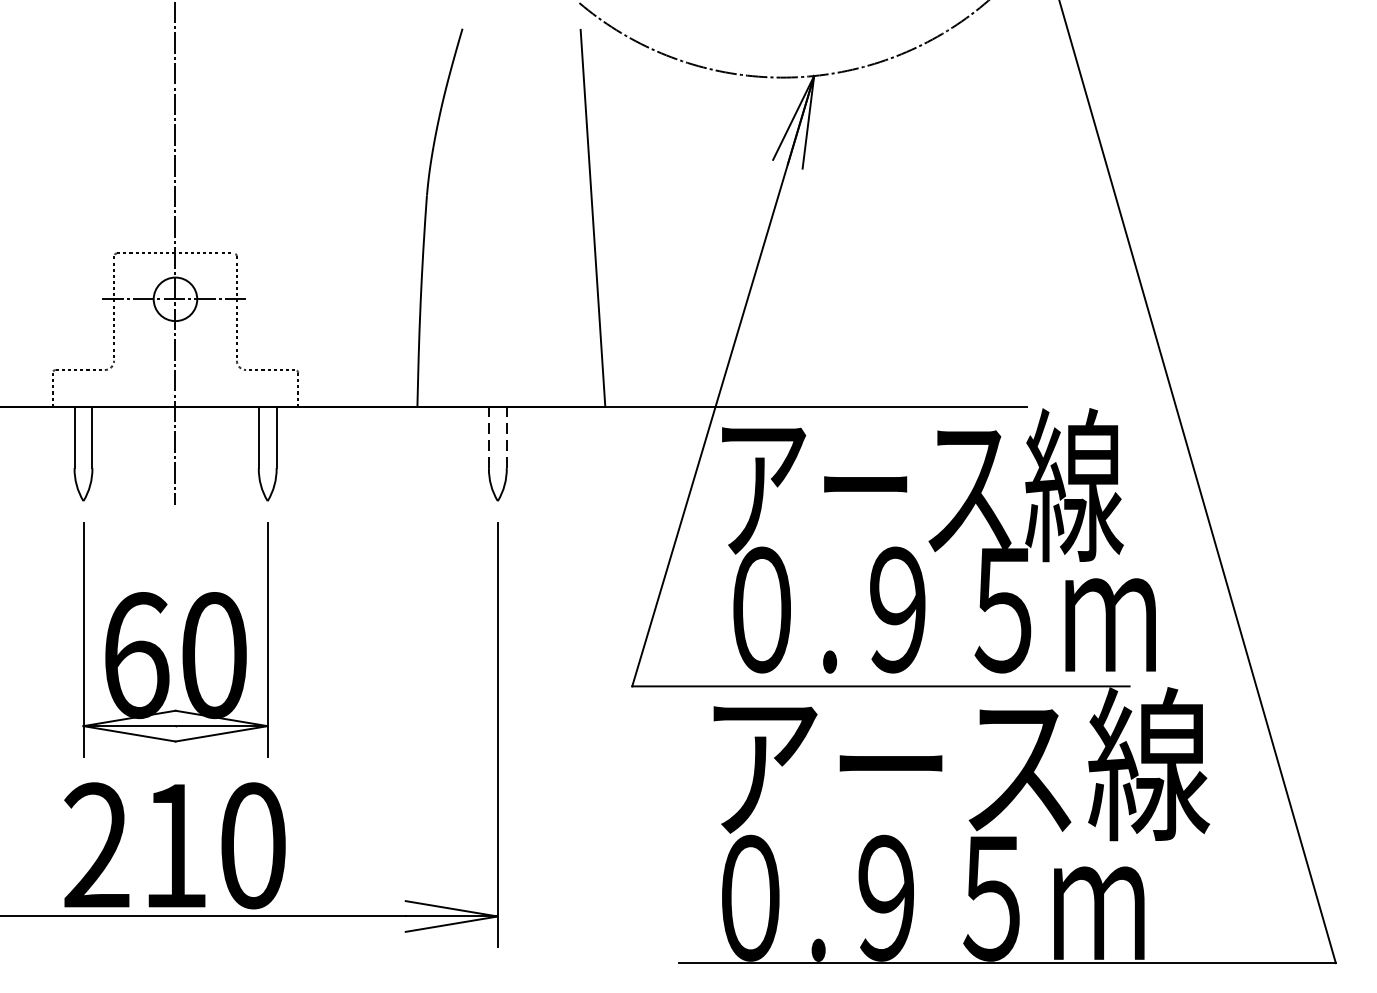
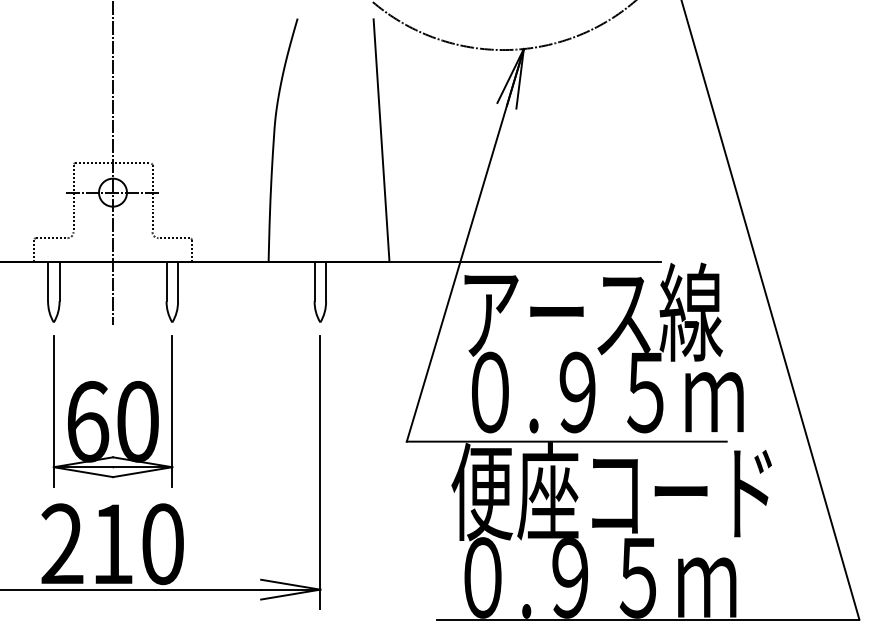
line: (488, 437) -> (314, 281), dashed -> solid
line: (507, 437) -> (326, 281), dashed -> solid
text: (955, 763) -> (614, 491), アース線 -> 便座コード

